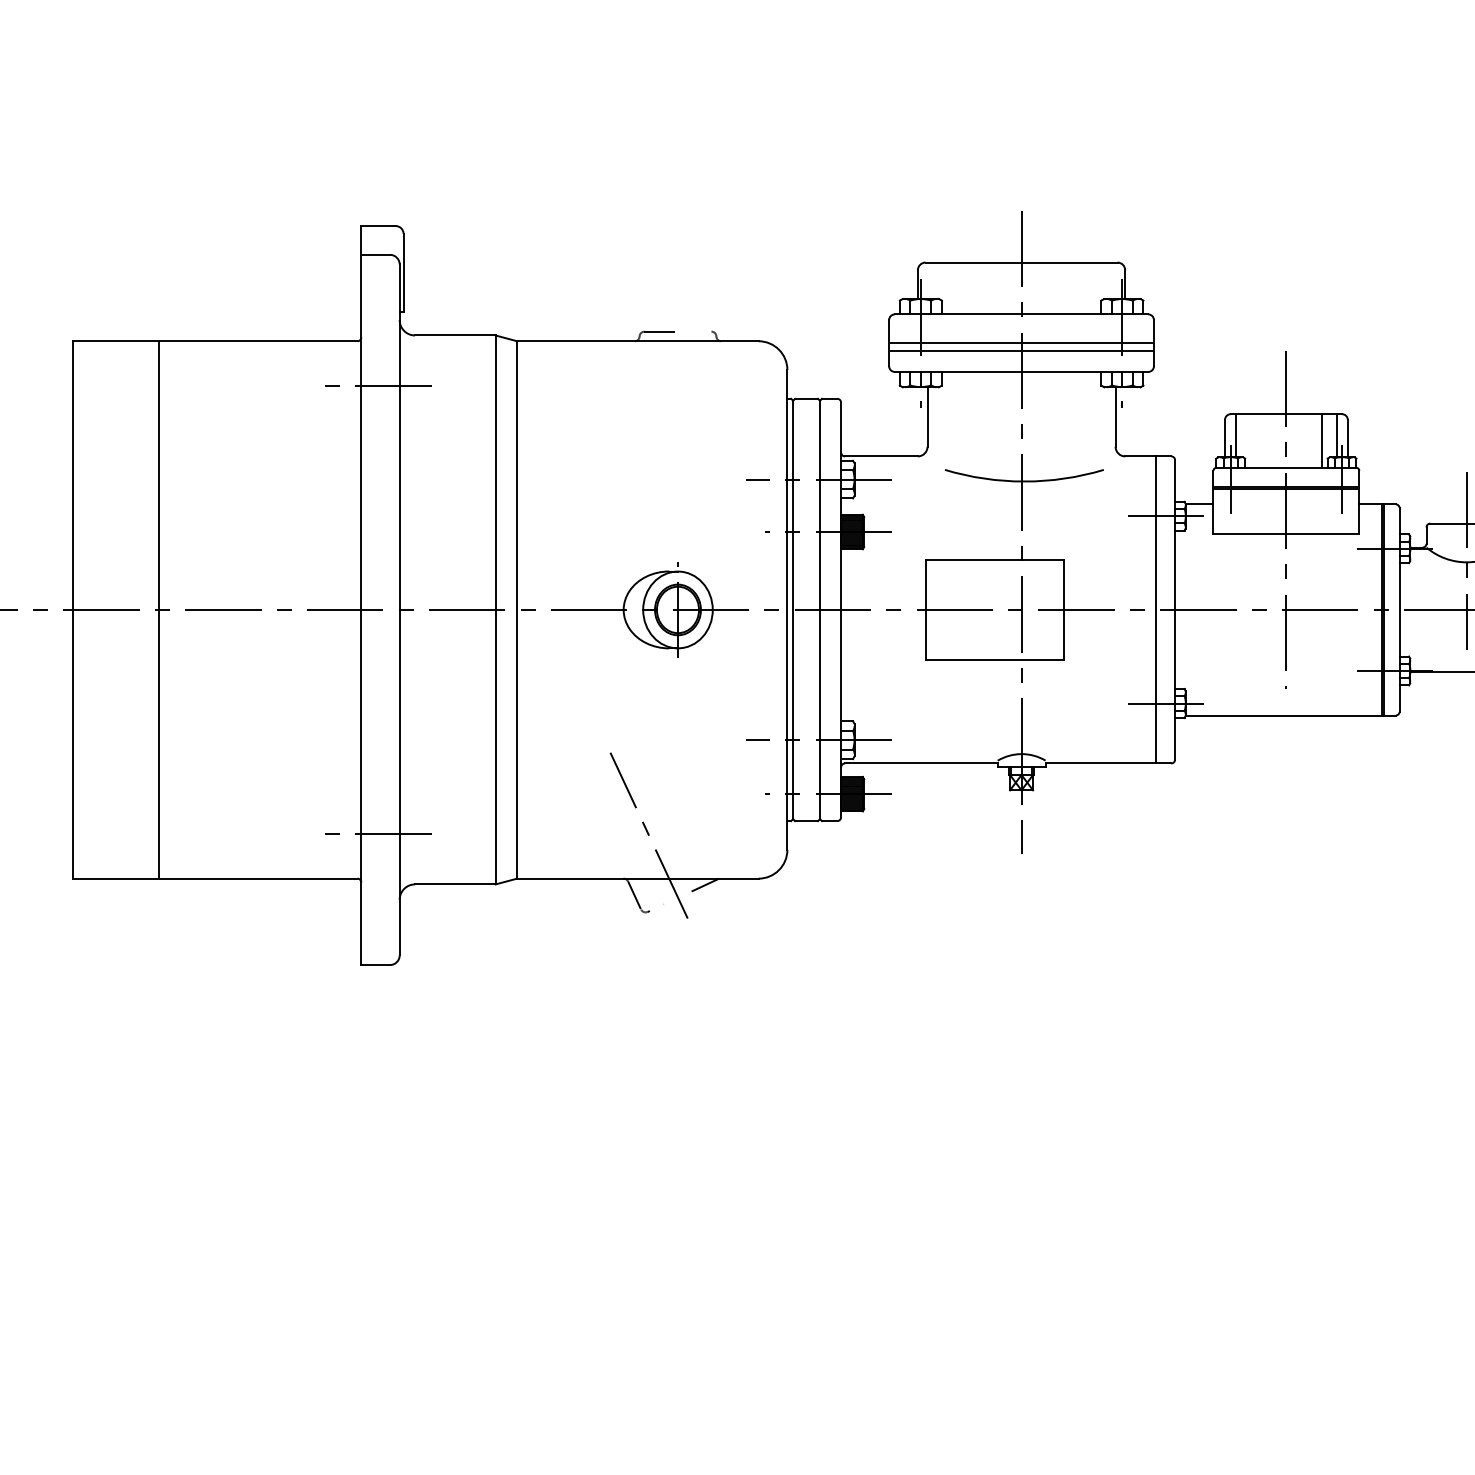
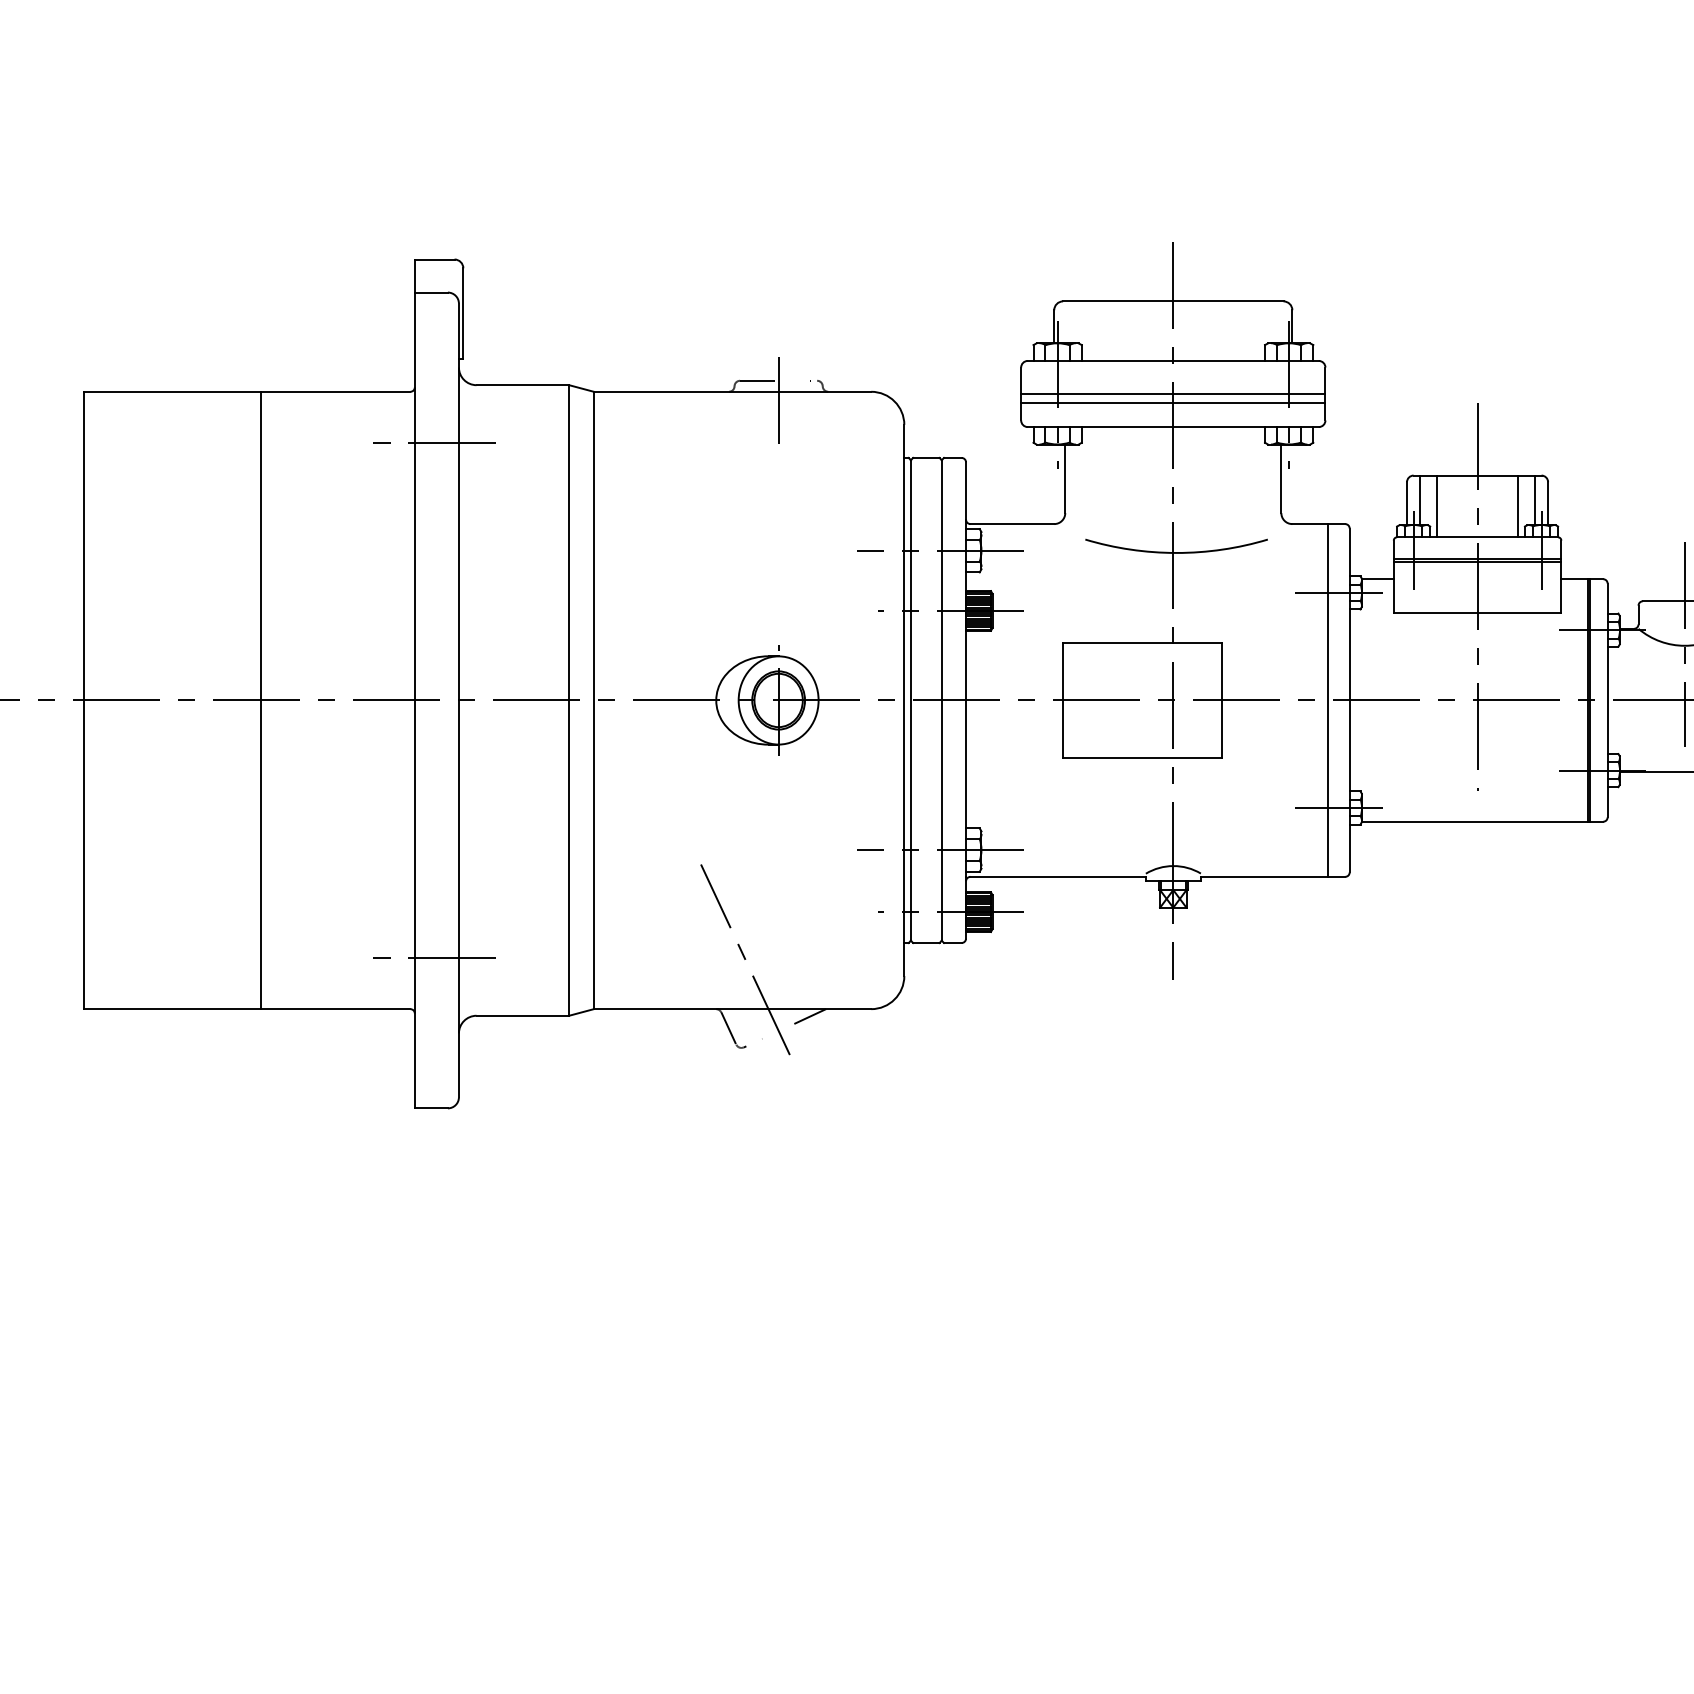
line: (677, 350) -> (778, 402), added
line: (1251, 441) -> (1437, 506), added
line: (159, 609) -> (260, 700), moved

